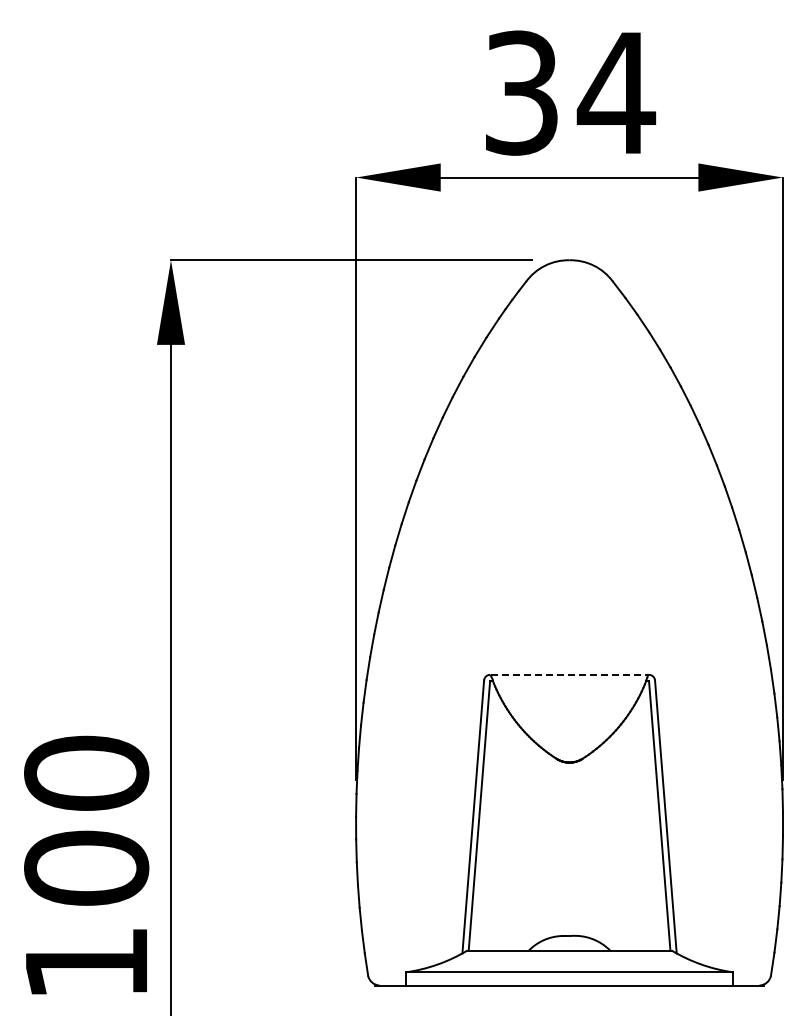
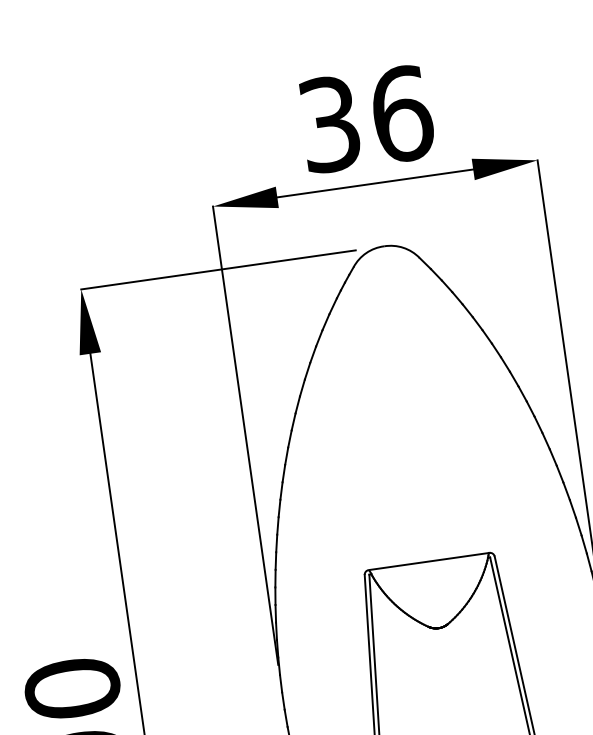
text: (616, 92) -> (401, 113), 34 -> 36
line: (569, 674) -> (429, 561), dashed -> solid

